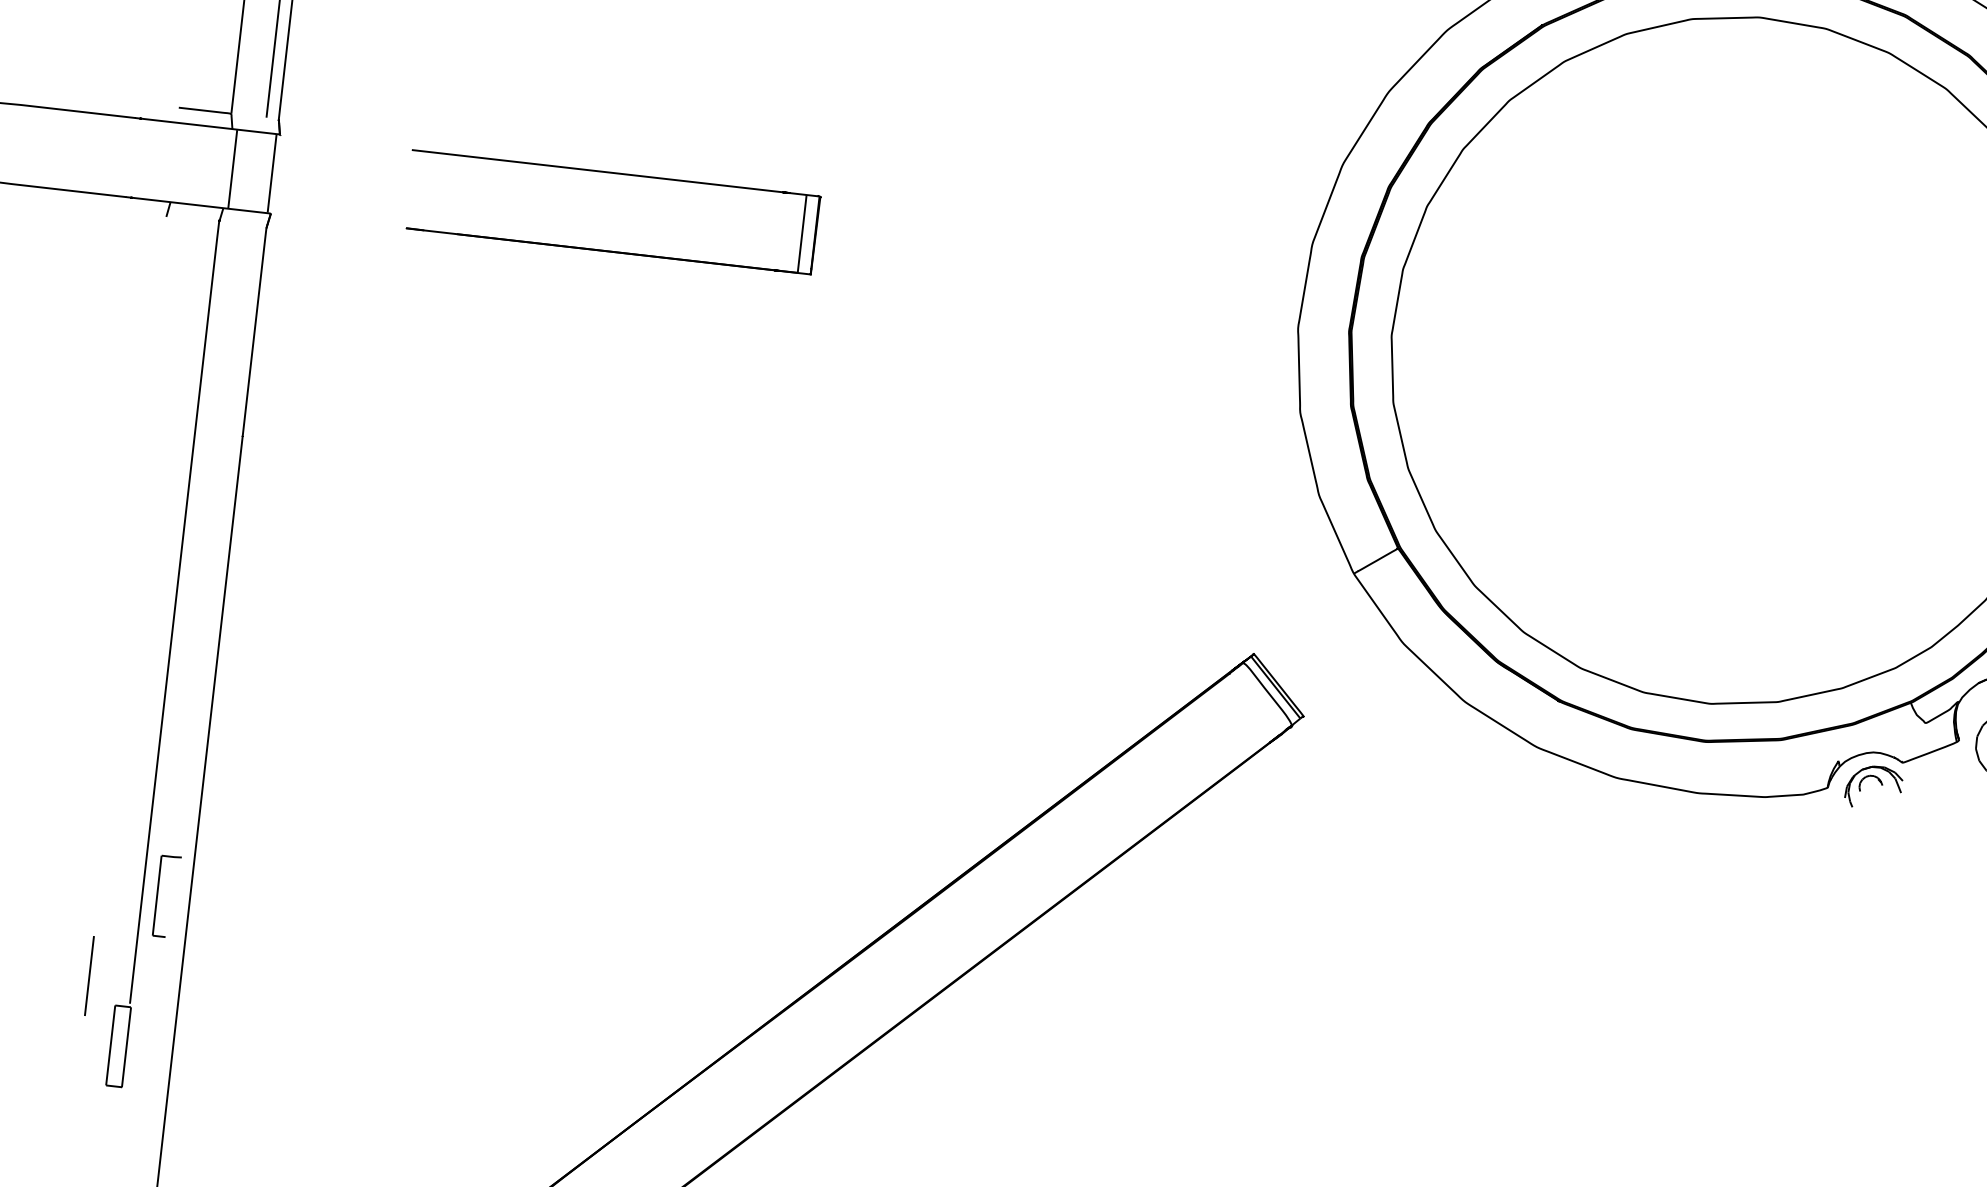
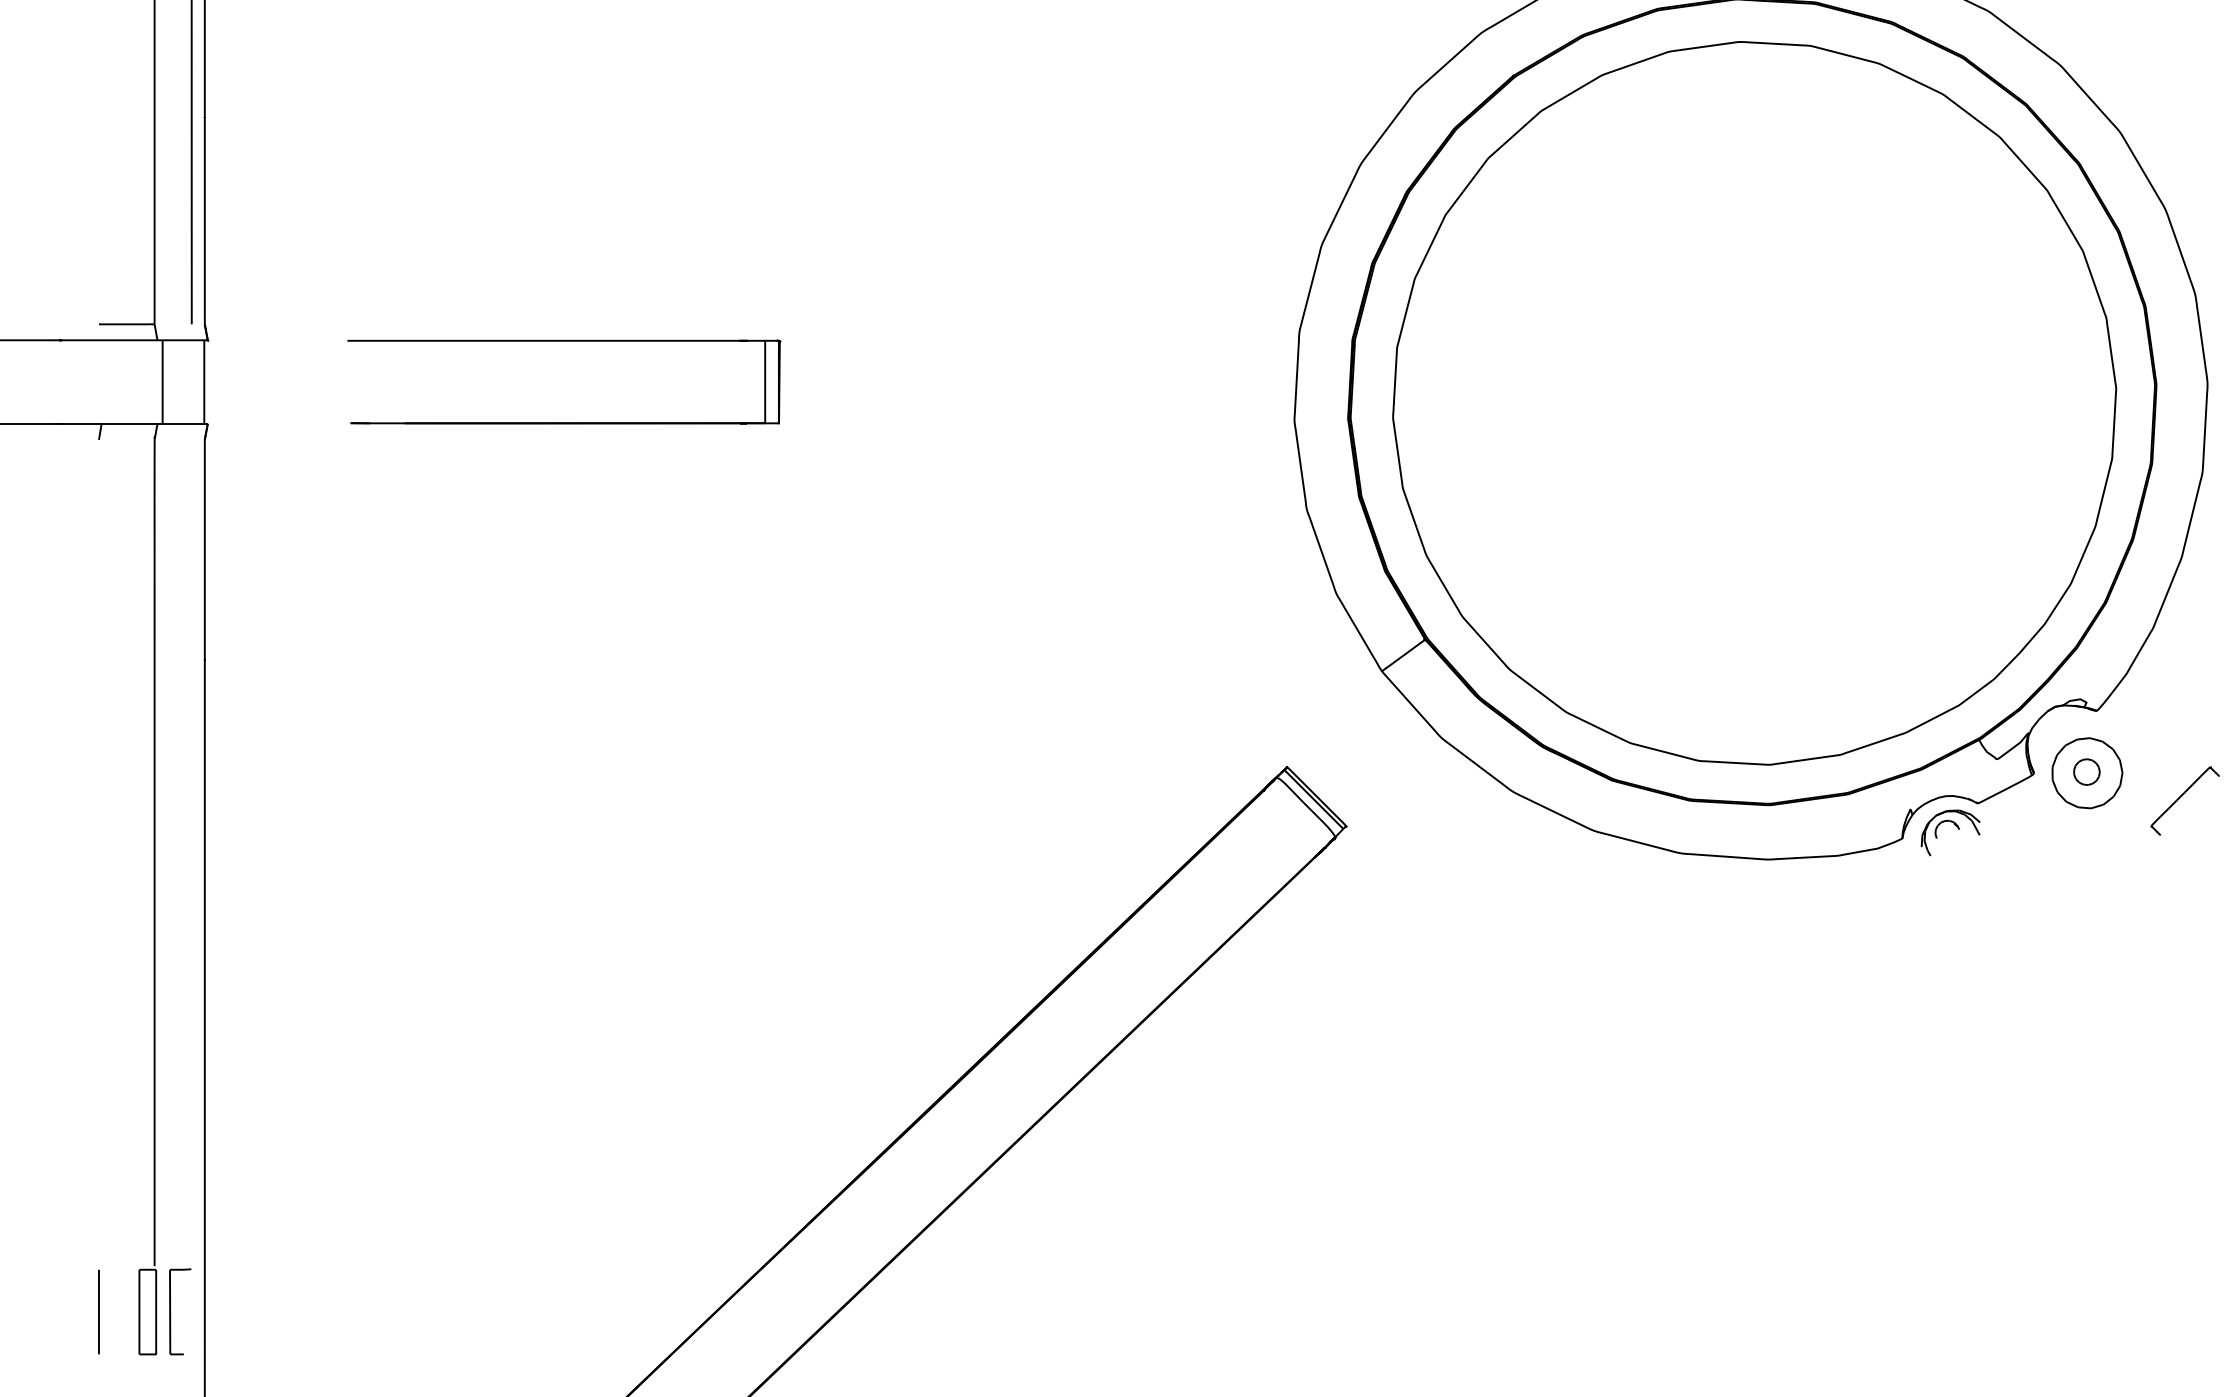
part: (158, 898) -> (171, 1314), moved
line: (89, 975) -> (98, 1311), moved

